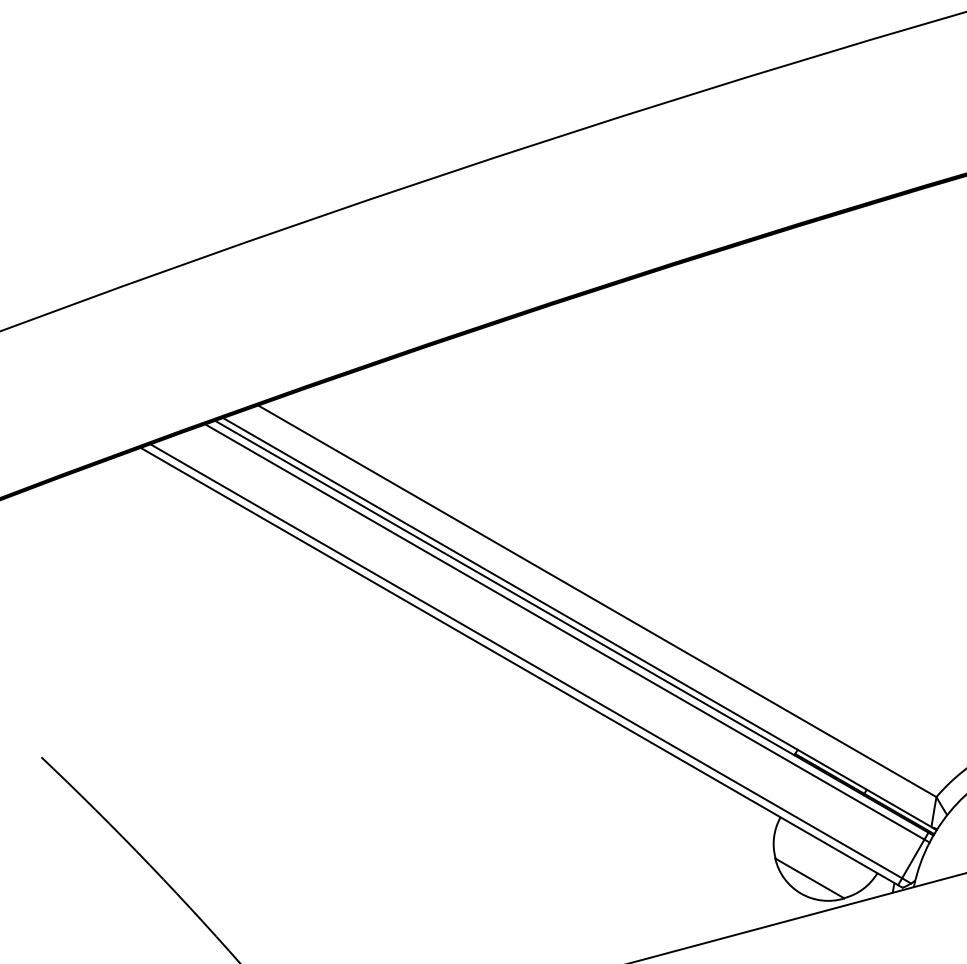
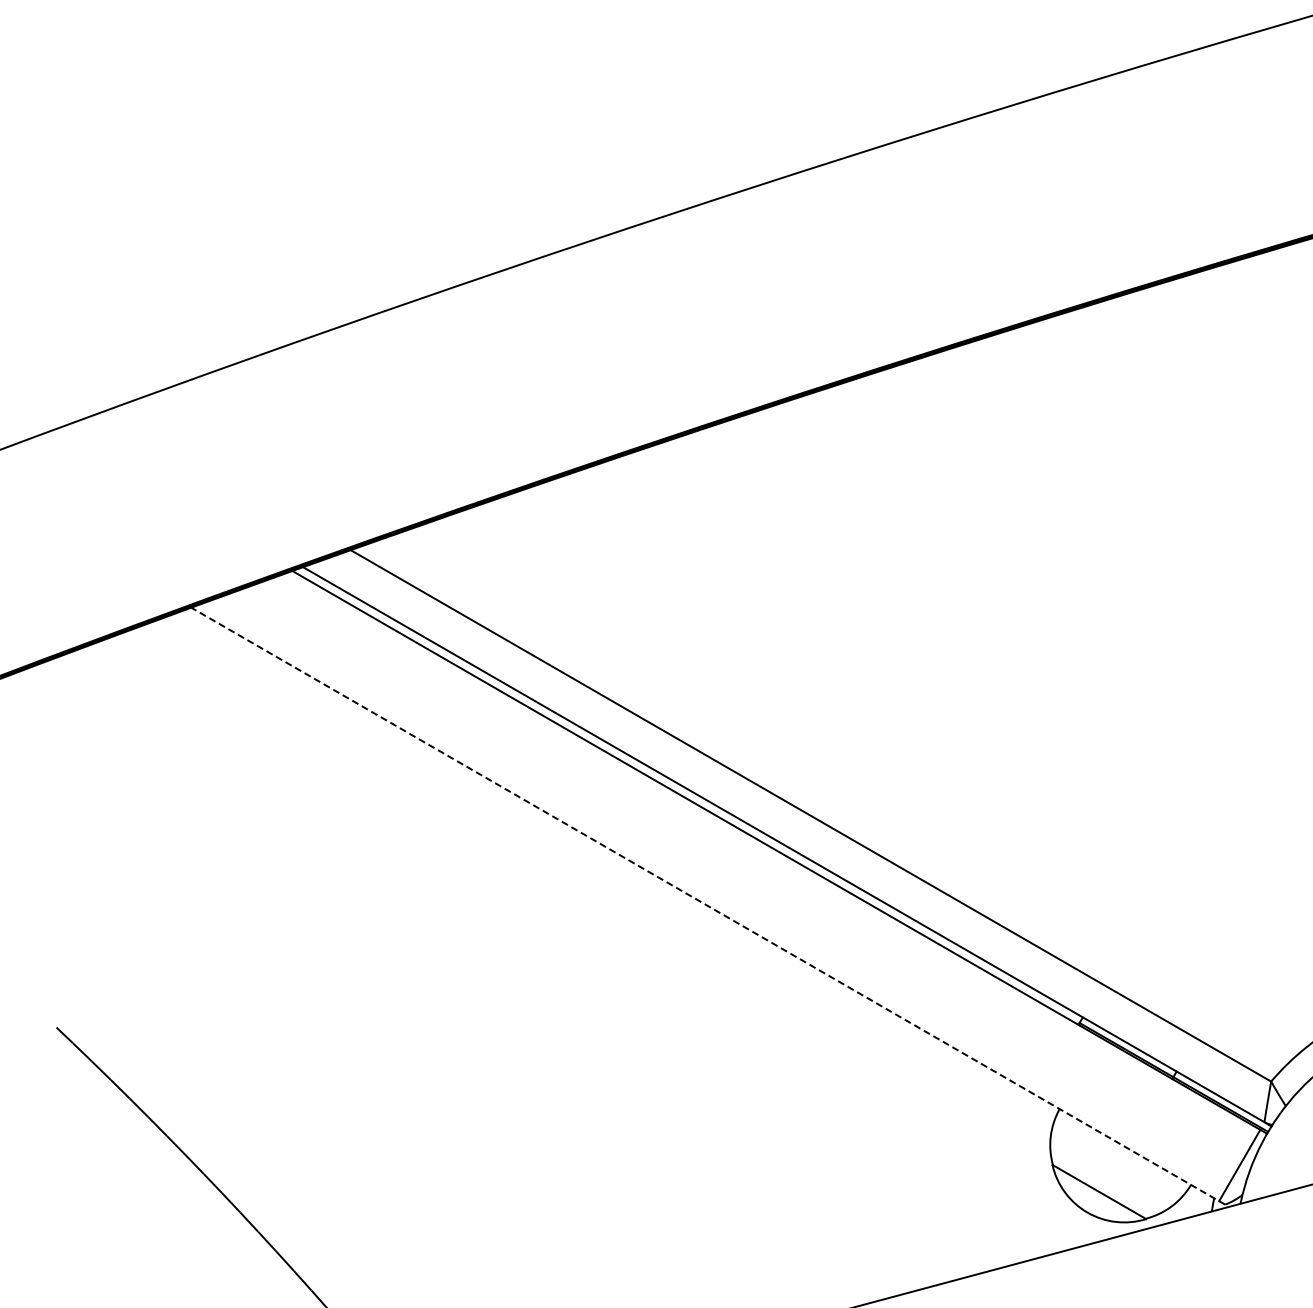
line: (567, 633) -> (770, 859), removed
line: (530, 663) -> (720, 900), removed
line: (521, 668) -> (708, 906), solid -> dashed

